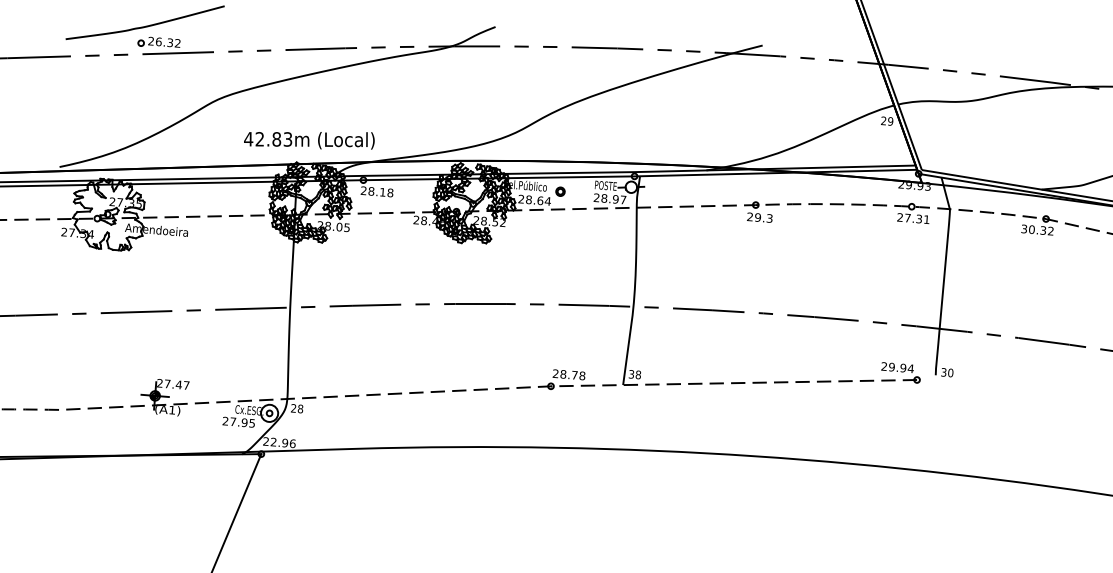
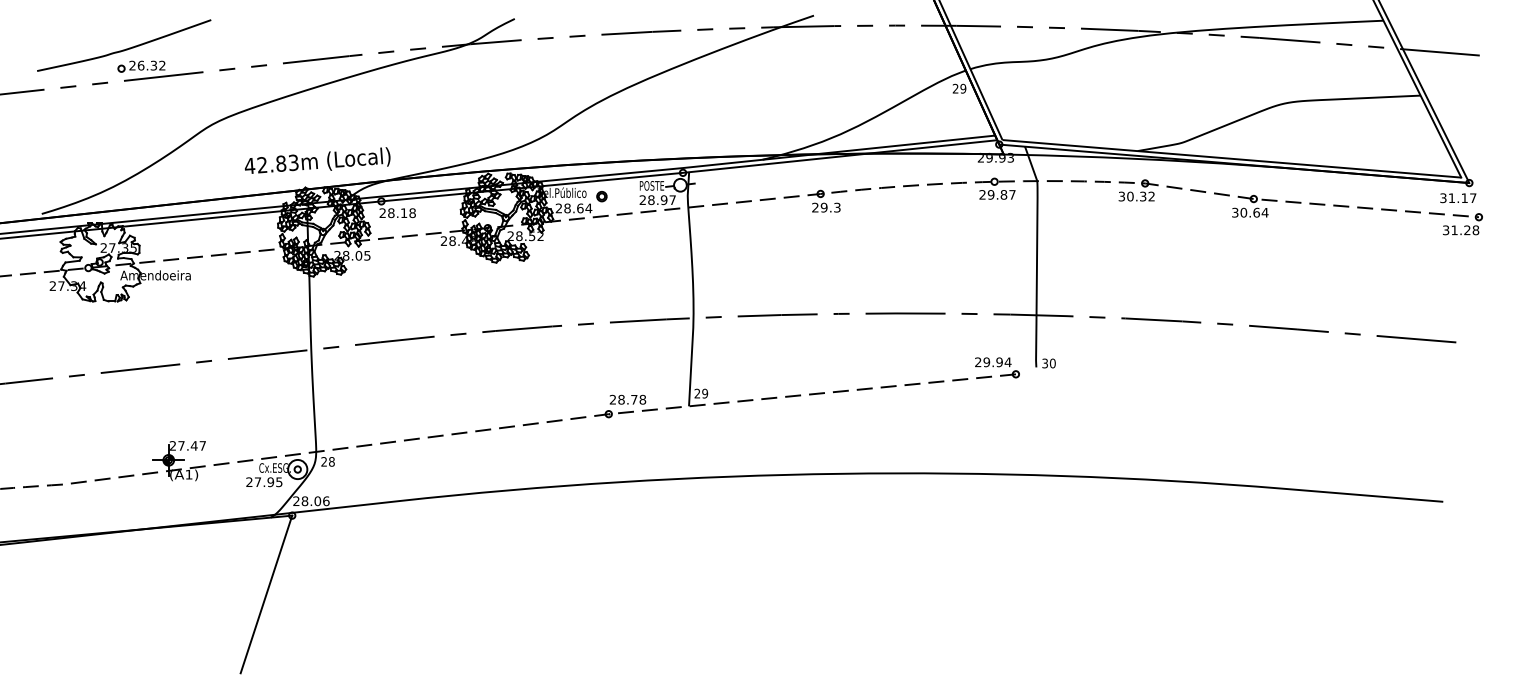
text: (917, 218) -> (1001, 194), 27.31 -> 29.87
text: (635, 374) -> (701, 393), 38 -> 29
text: (278, 442) -> (310, 501), 22.96 -> 28.06

